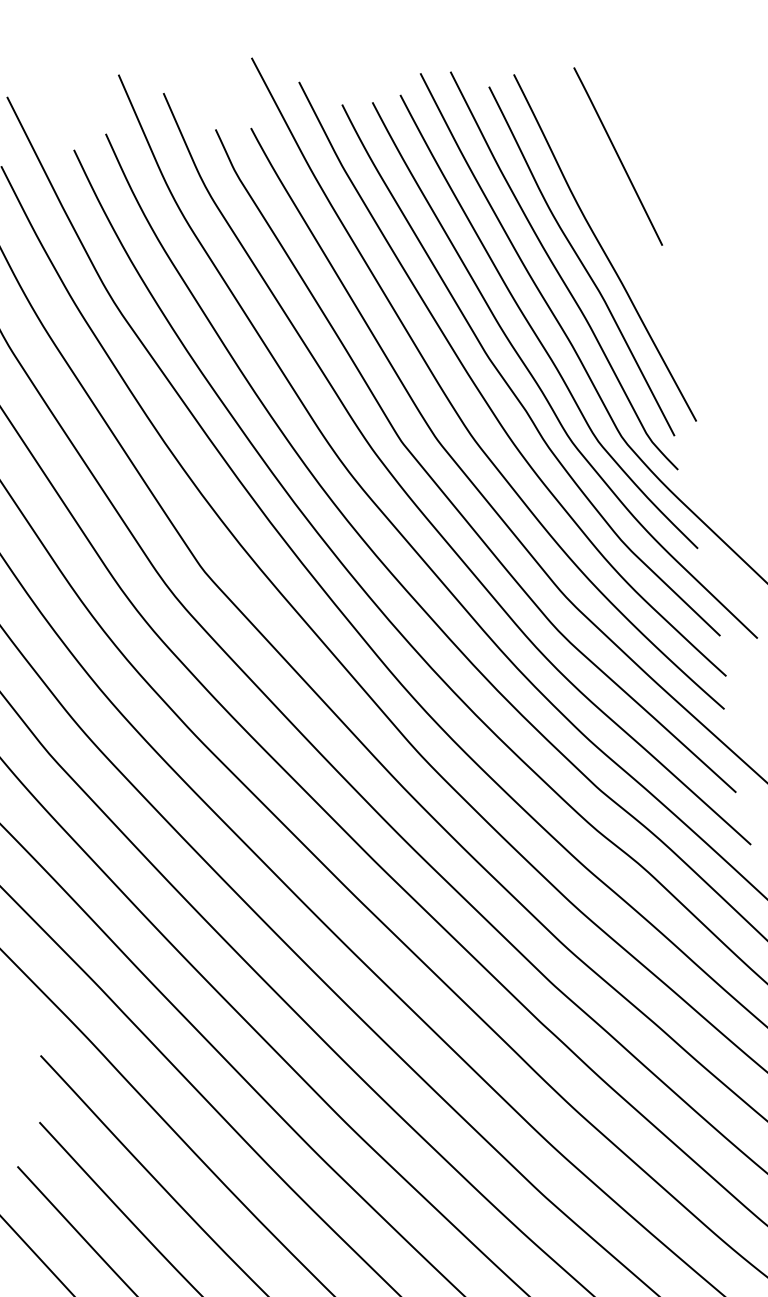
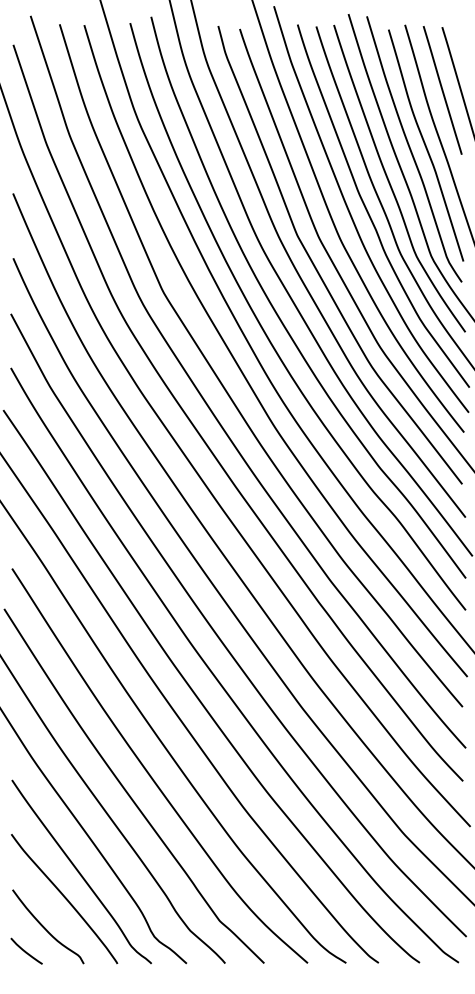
line: (592, 168) -> (442, 90), added

